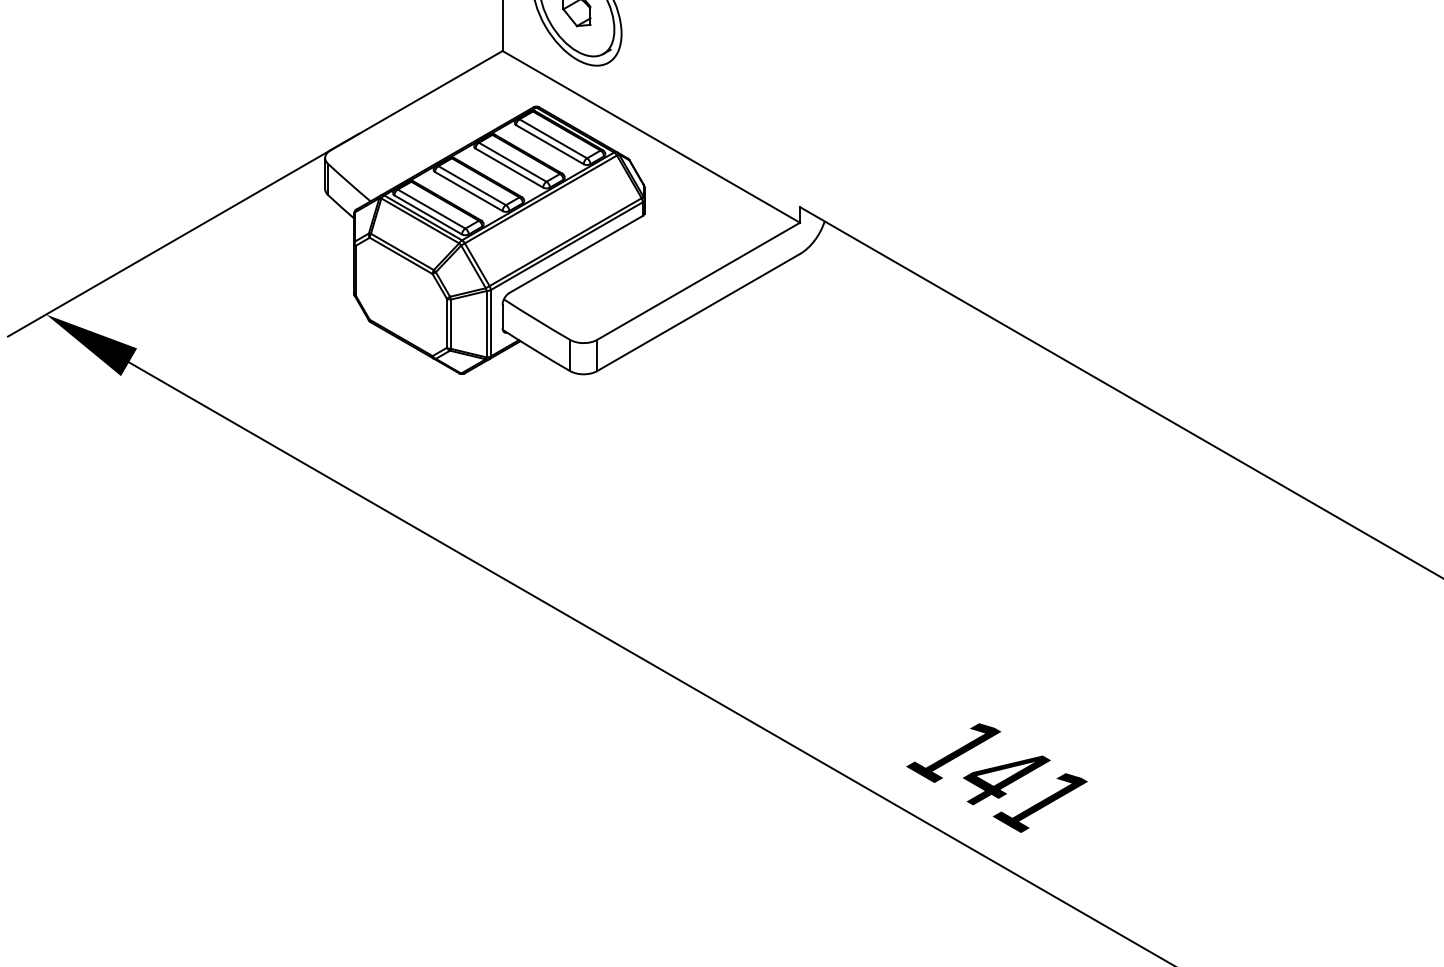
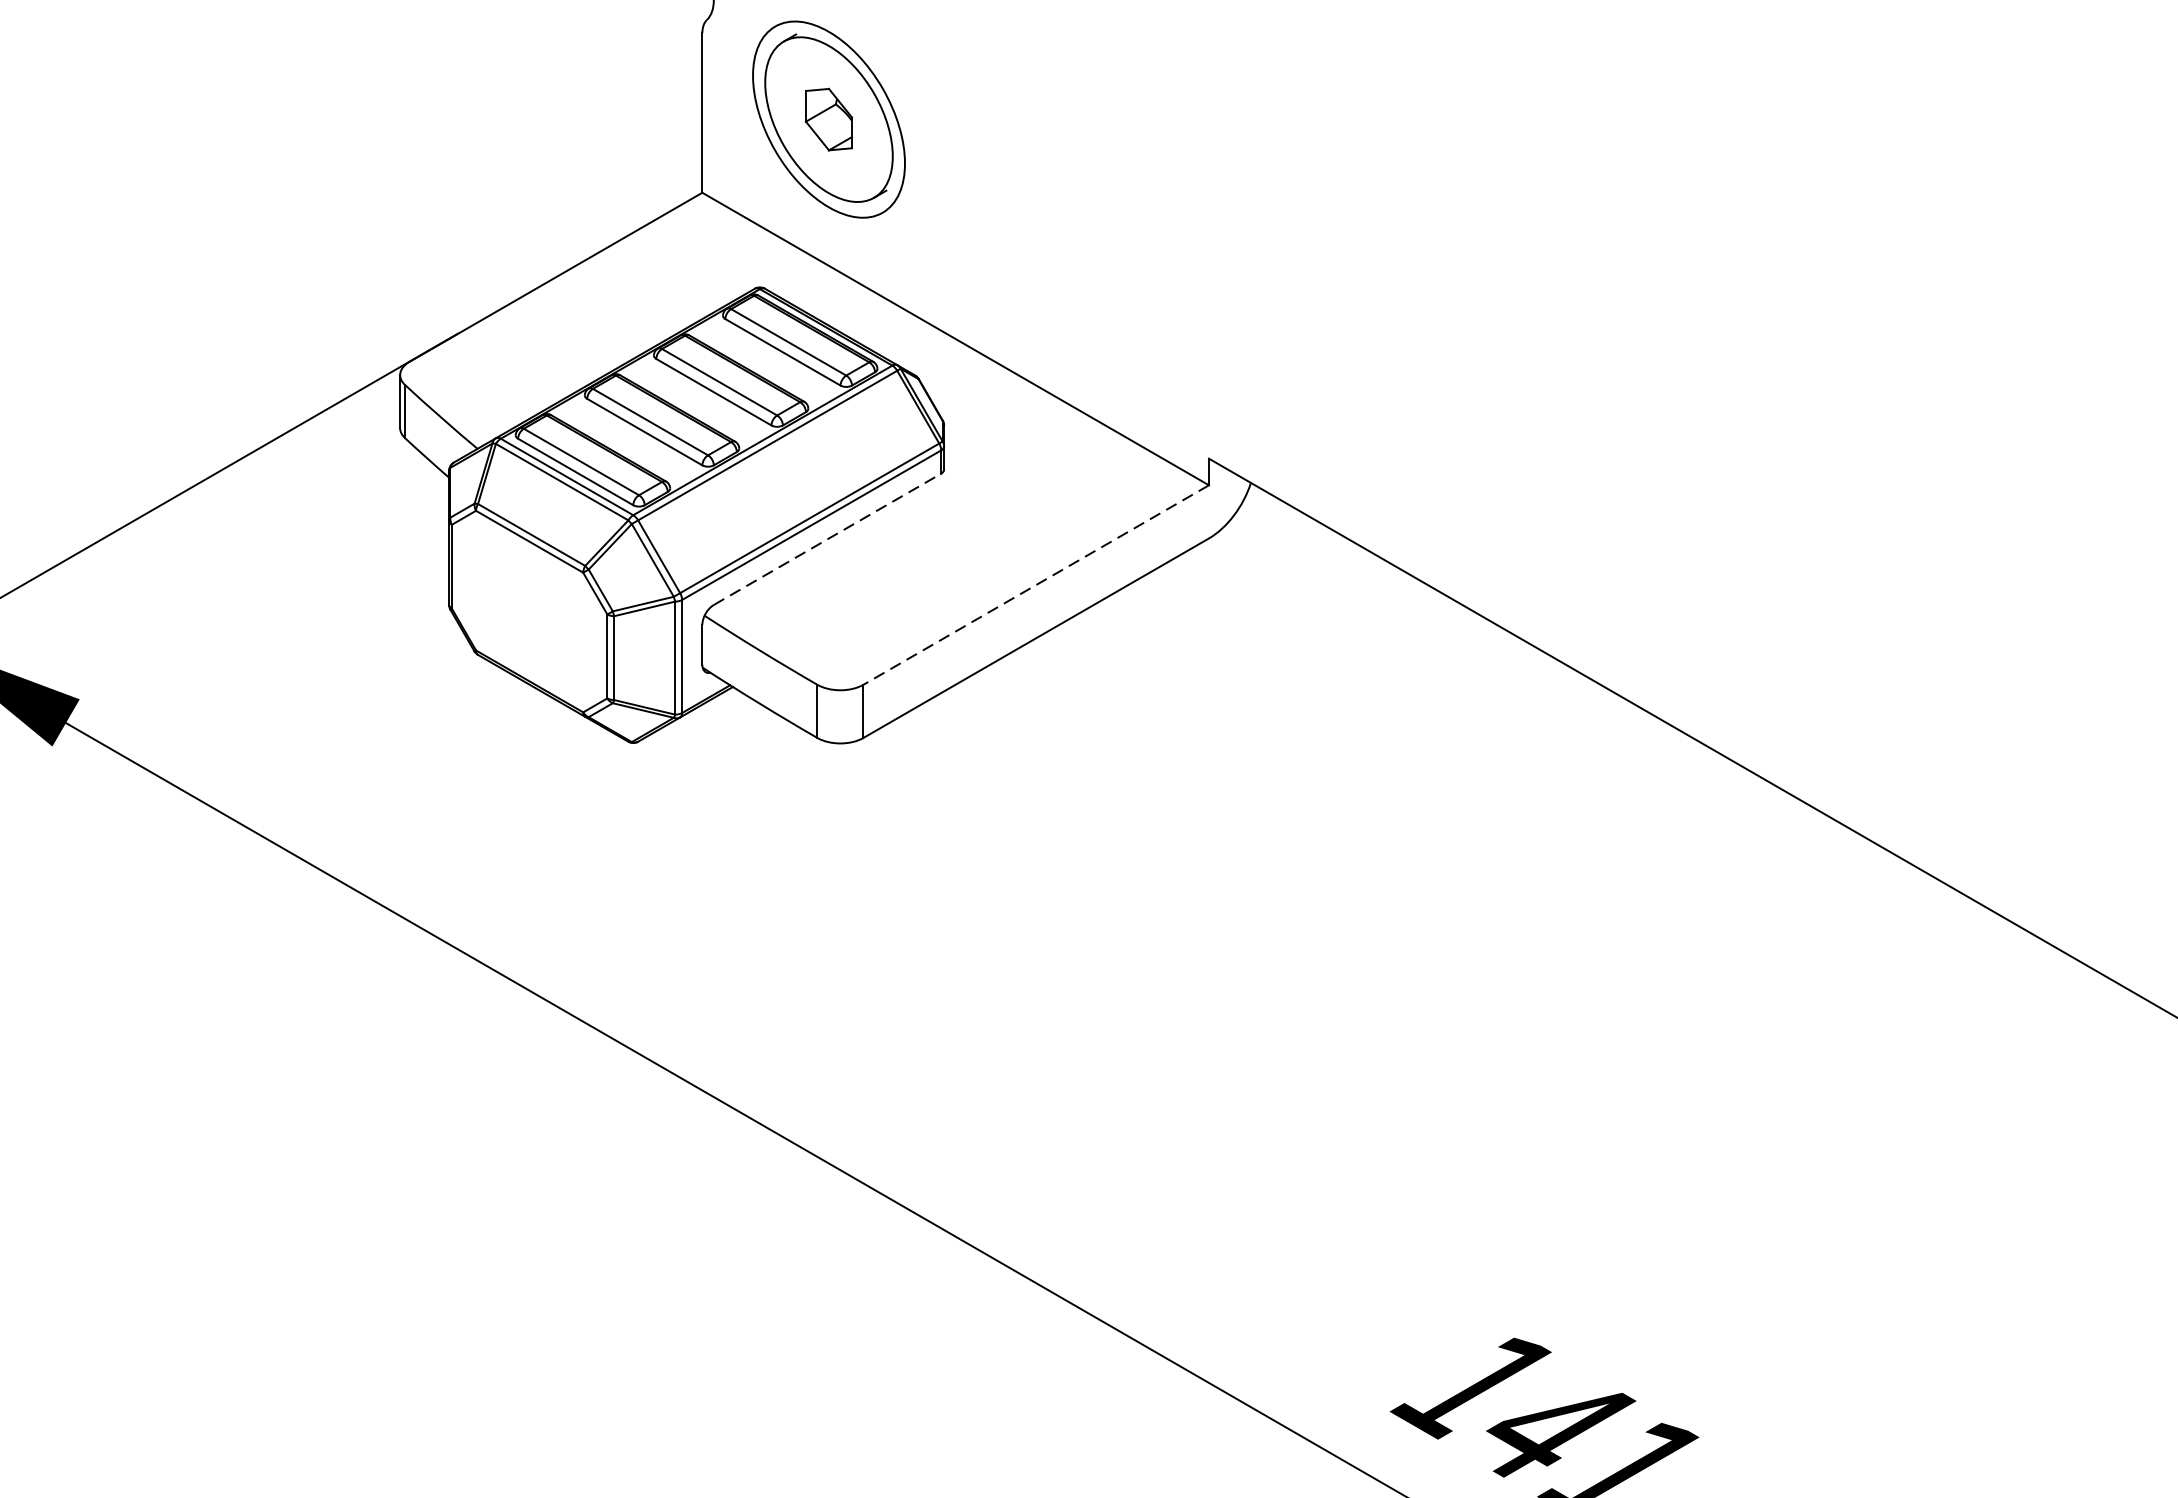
line: (576, 254) -> (828, 539), solid -> dashed
line: (698, 281) -> (1036, 585), solid -> dashed

